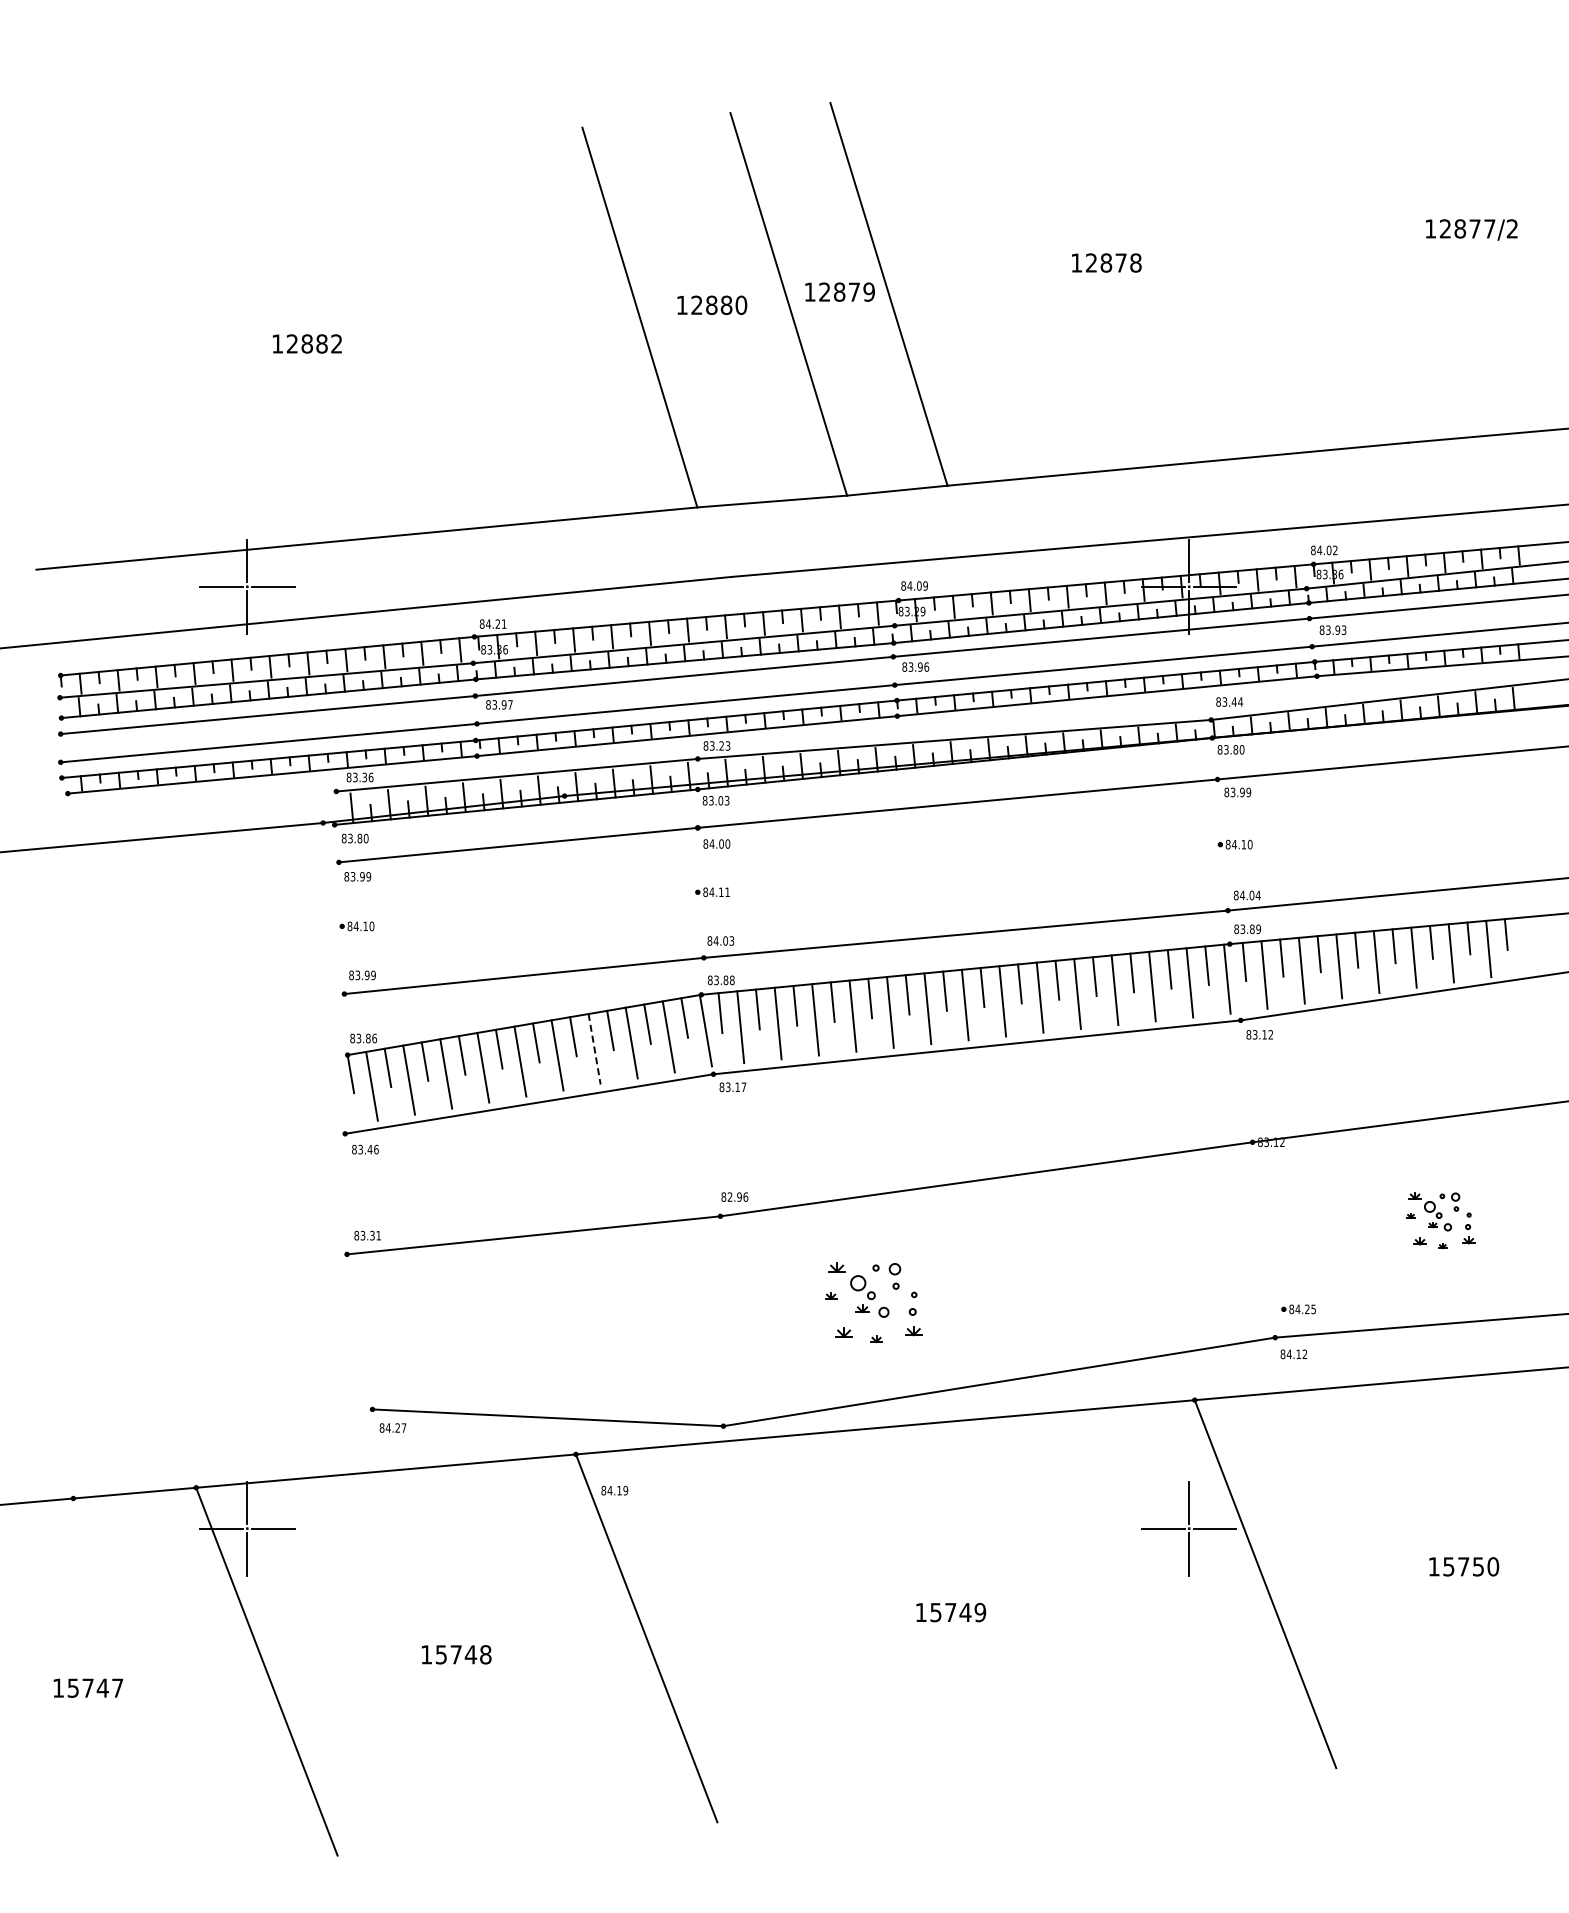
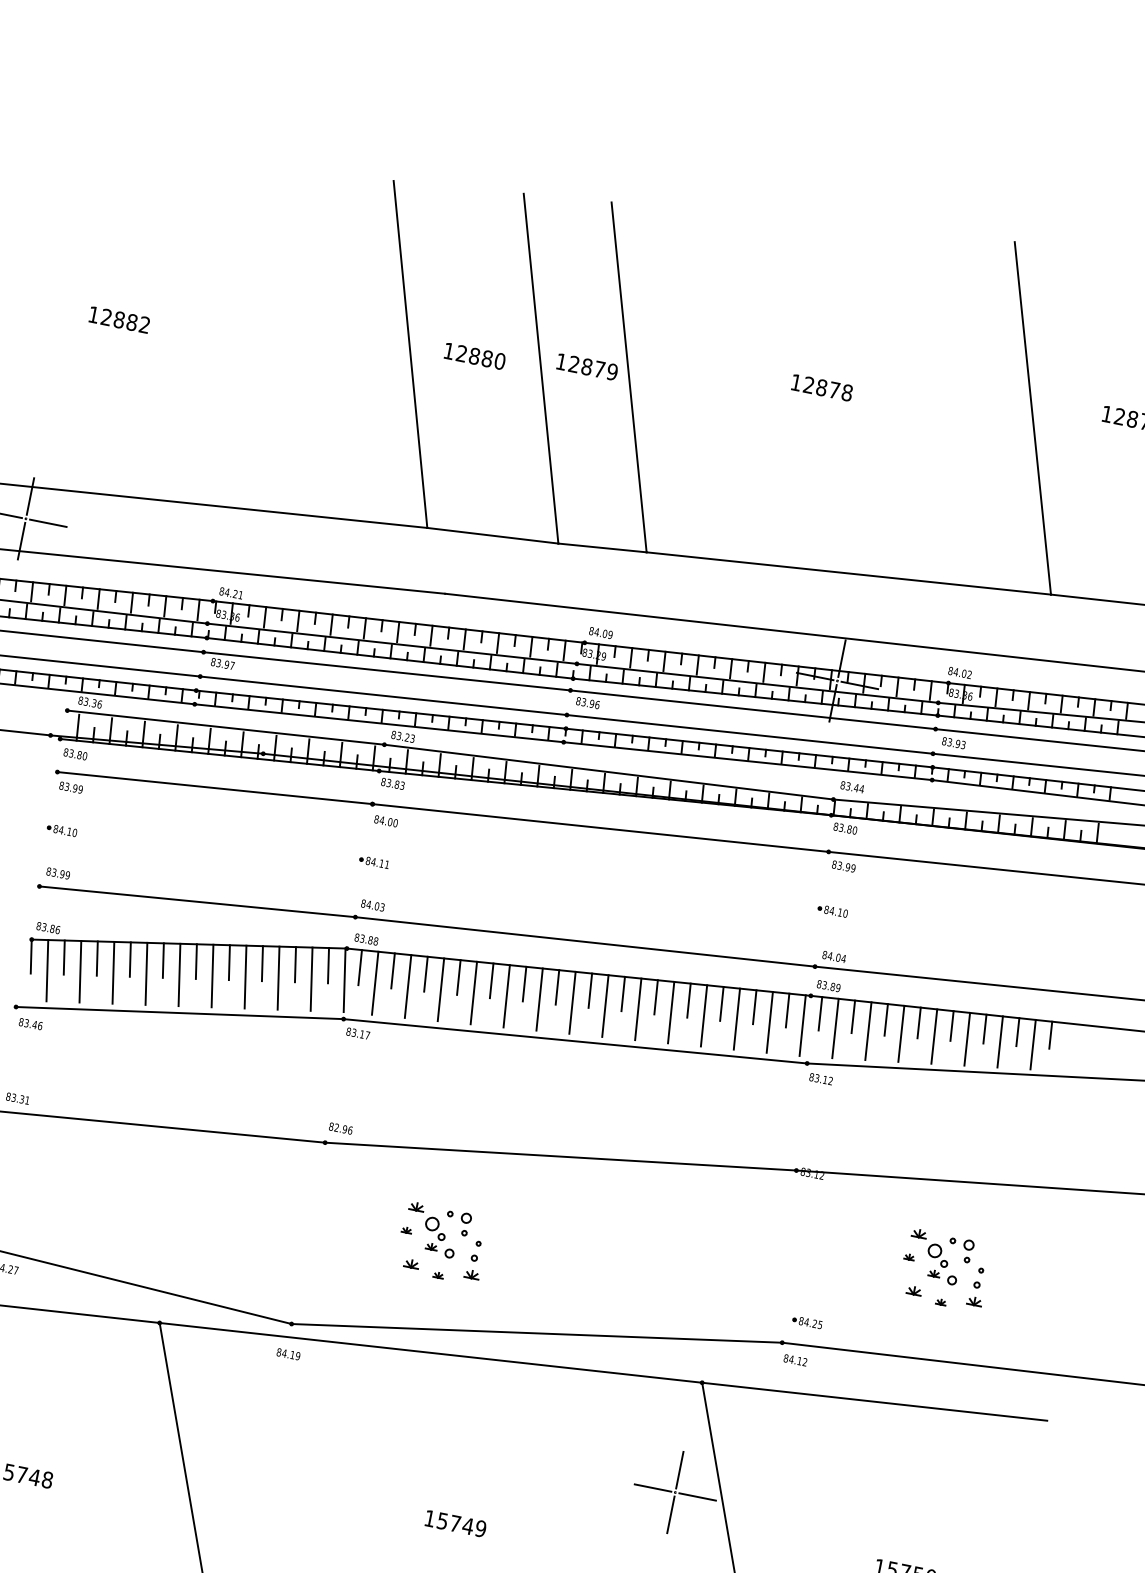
line: (1348, 249) -> (1032, 417), added
text: (720, 800) -> (396, 784), 83.03 -> 83.83
line: (594, 1049) -> (245, 977), dashed -> solid
part: (1440, 1220) -> (944, 1270), size x1.43
text: (614, 1490) -> (288, 1354), moved

